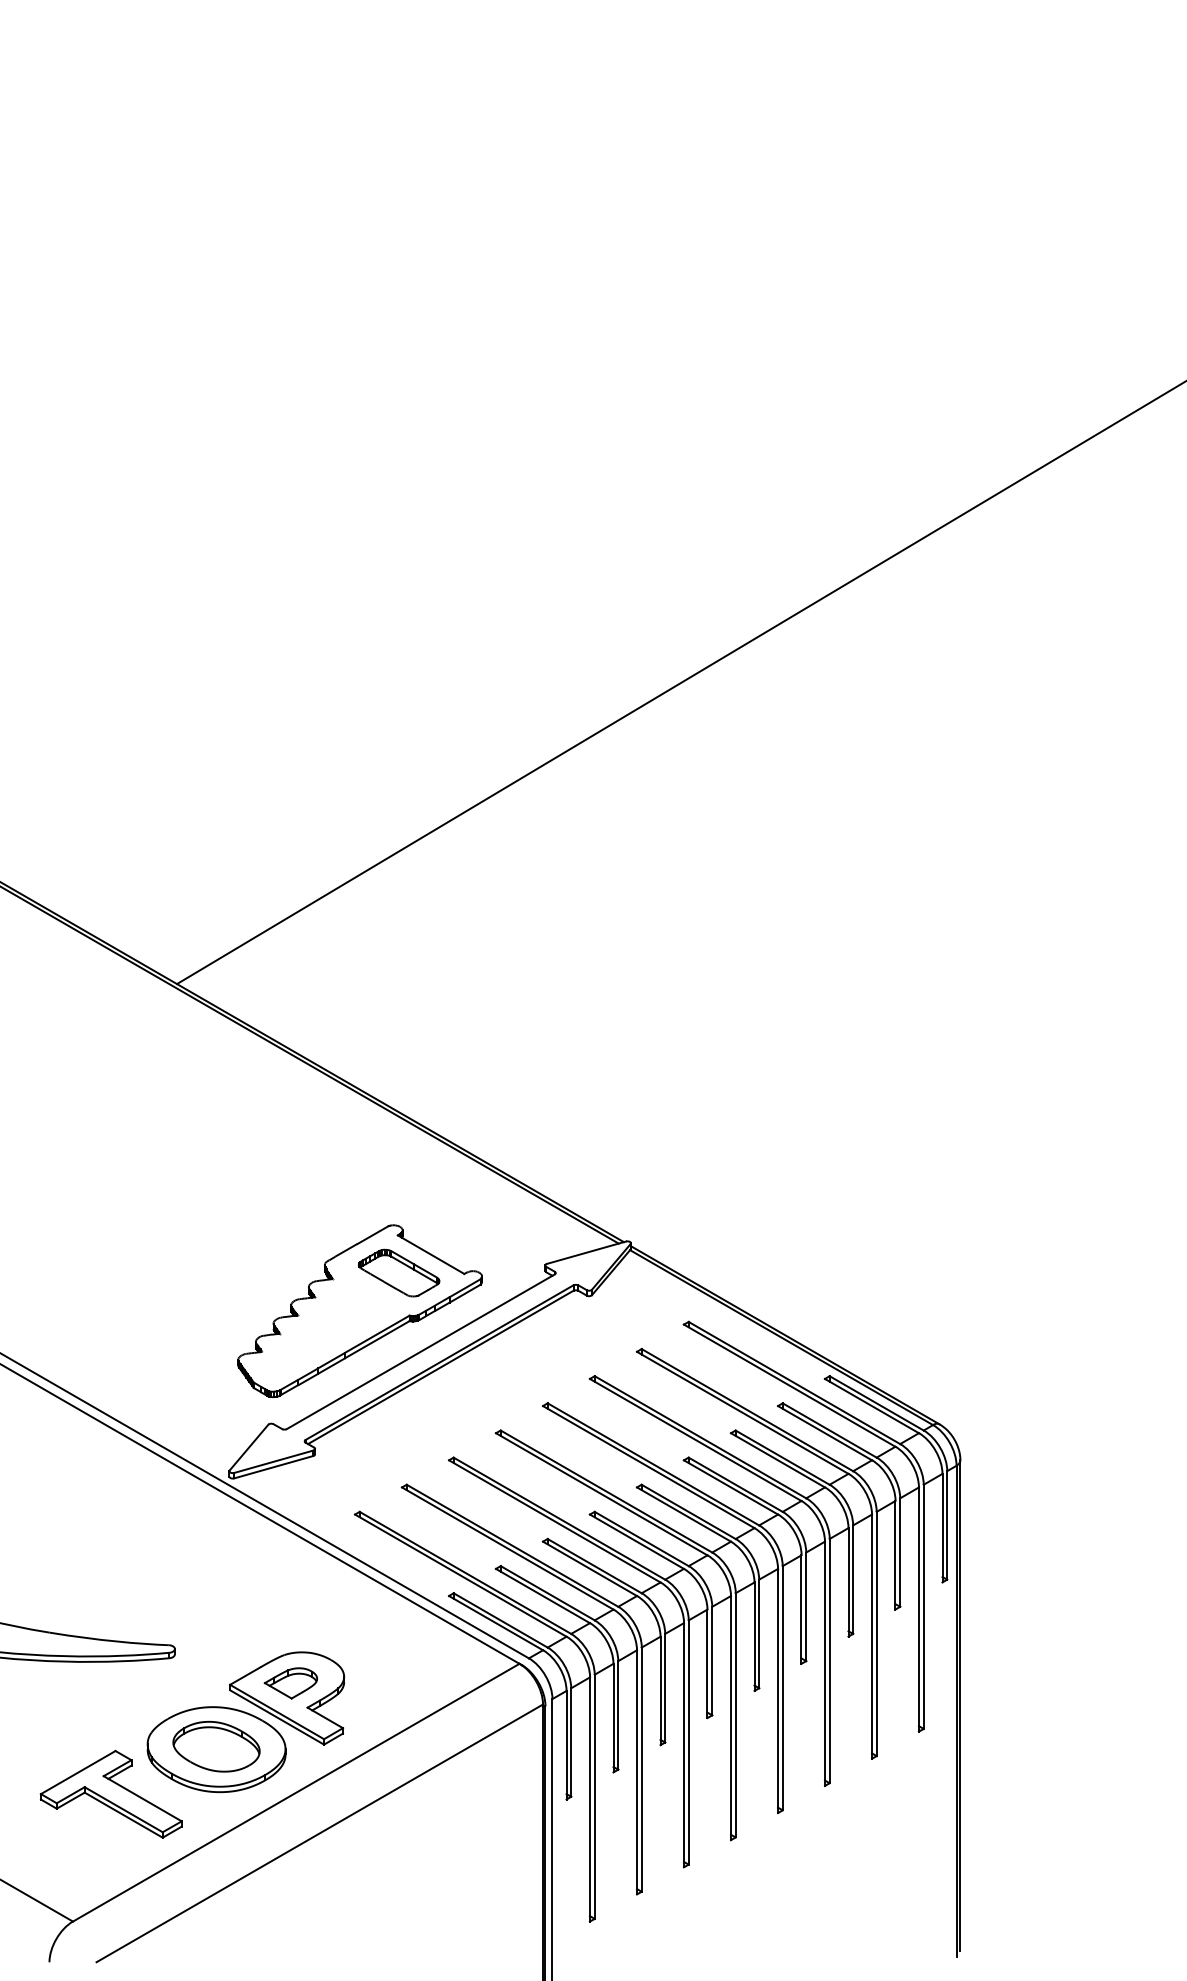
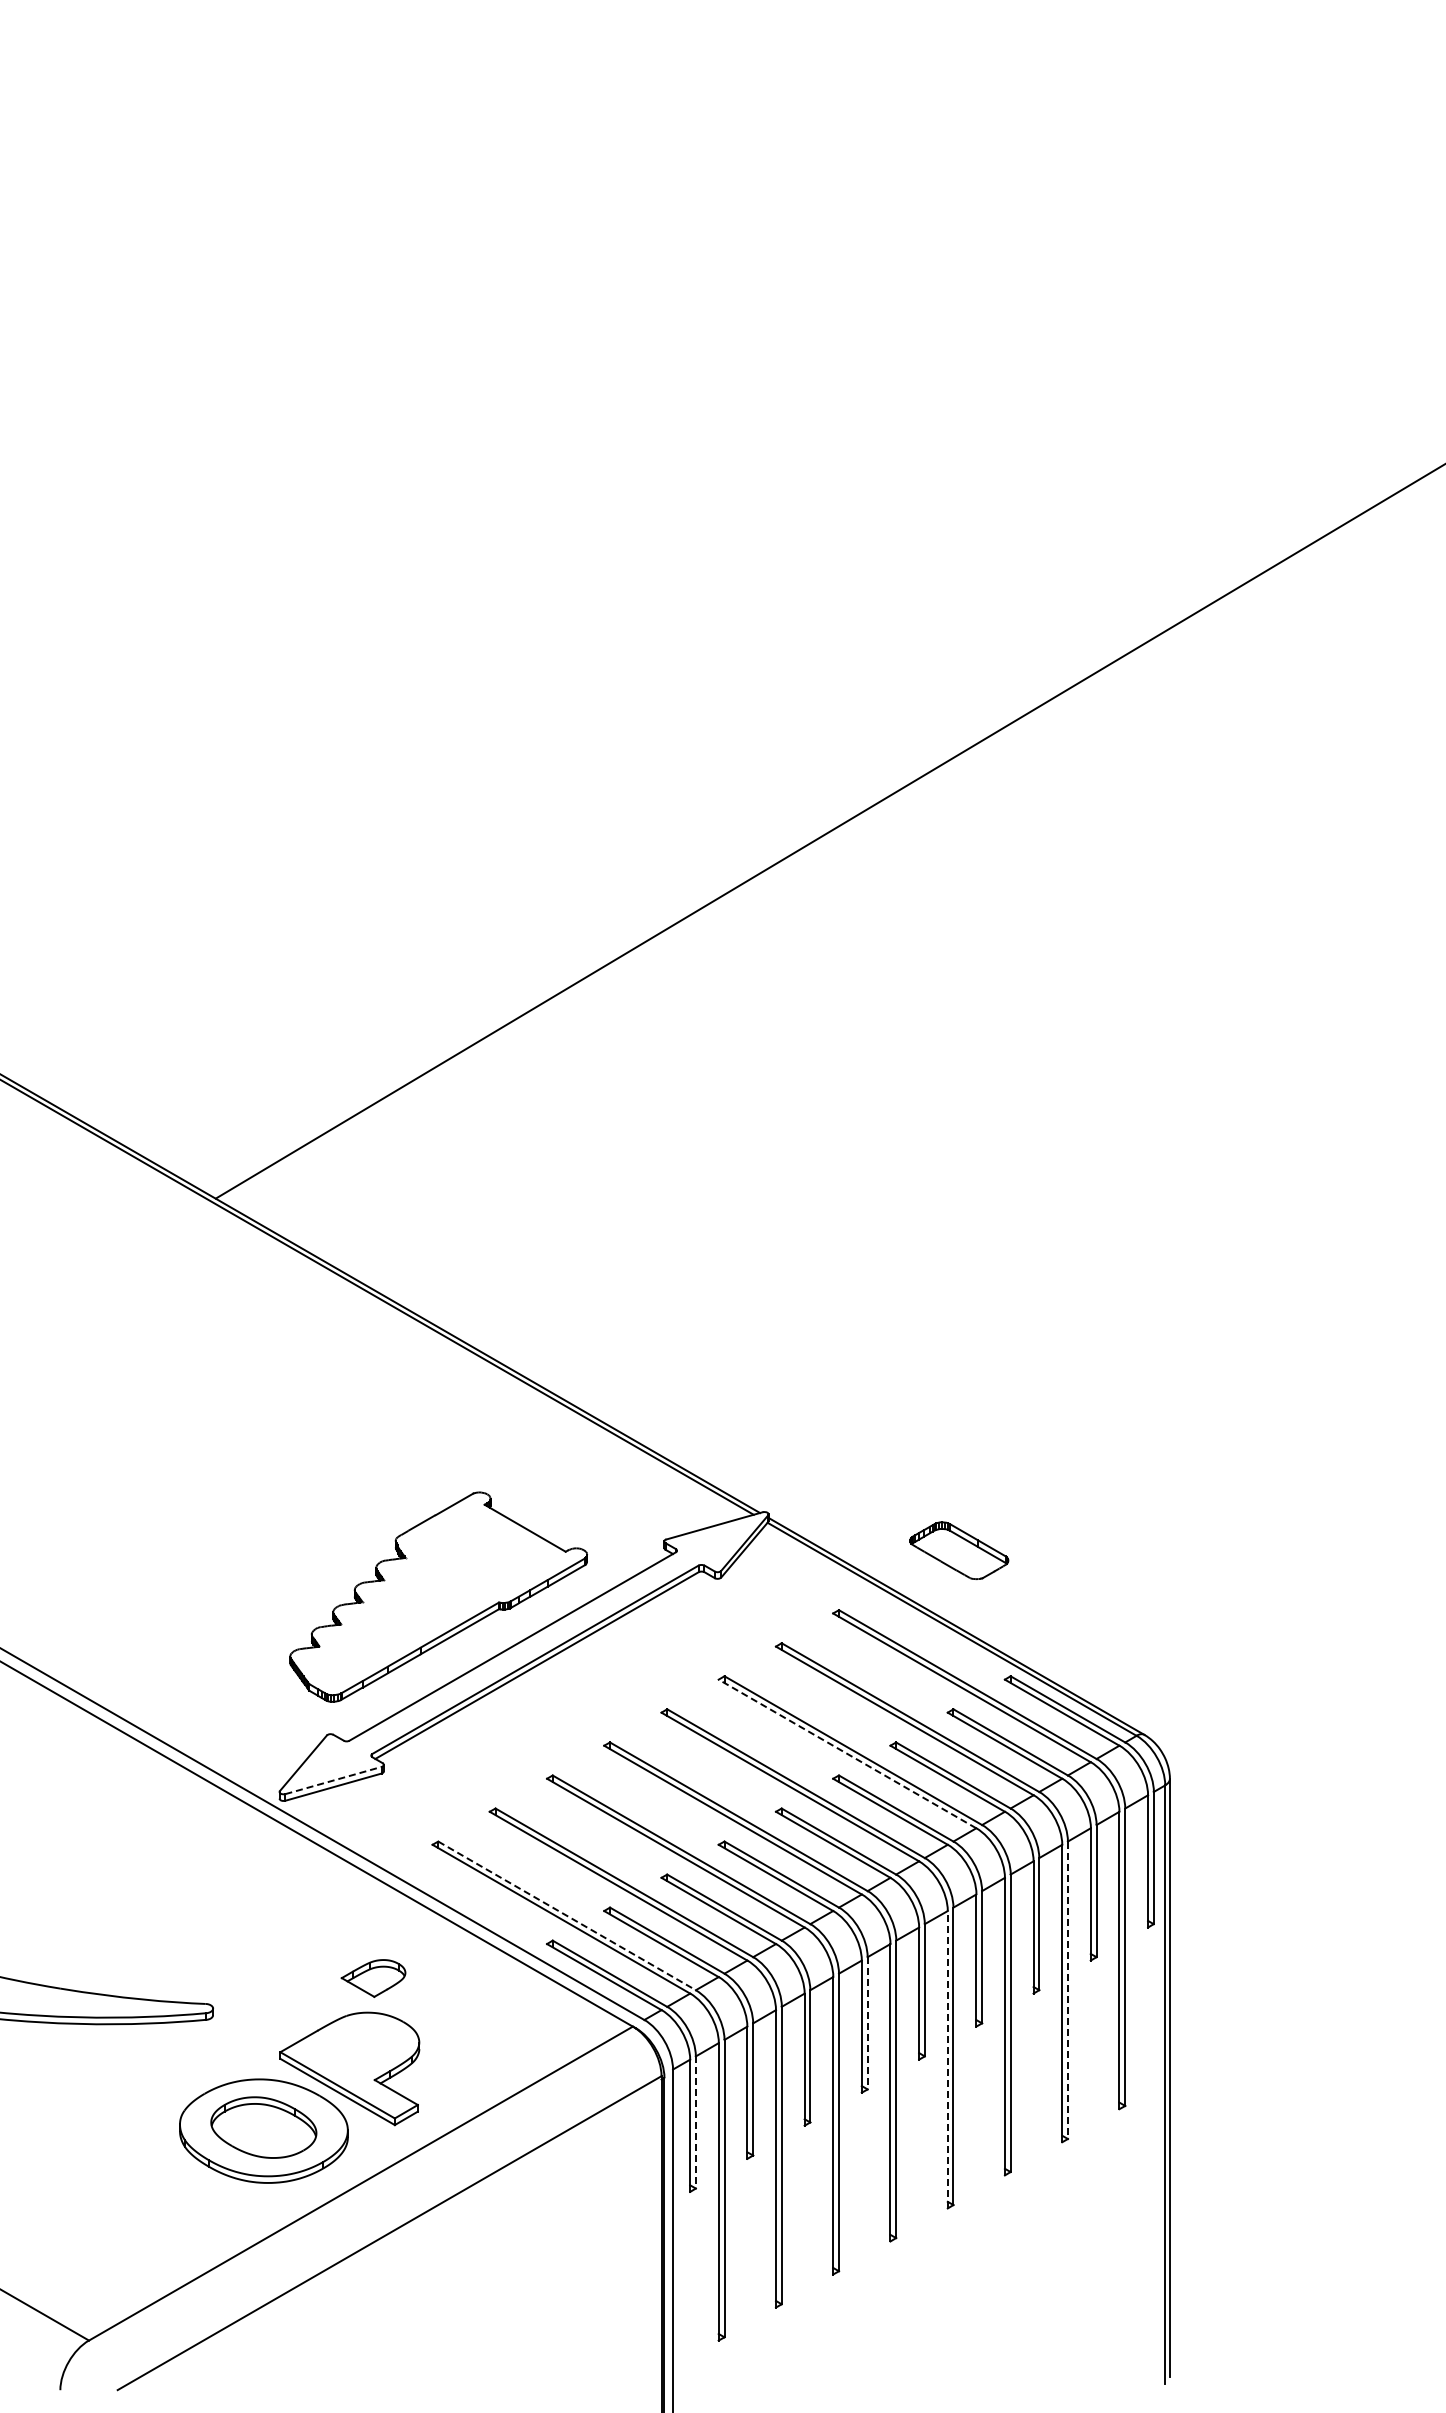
part: (399, 1272) -> (959, 1550), moved
line: (695, 1439) -> (847, 1753), solid -> dashed
line: (273, 1461) -> (333, 1780), solid -> dashed
line: (465, 1572) -> (567, 1915), solid -> dashed
line: (876, 1634) -> (1067, 1990), solid -> dashed
line: (712, 1661) -> (867, 2023), solid -> dashed
part: (290, 1683) -> (373, 1978), moved
line: (777, 1690) -> (947, 2059), solid -> dashed
line: (570, 1742) -> (695, 2122), solid -> dashed
part: (111, 1794) -> (135, 2185), removed

